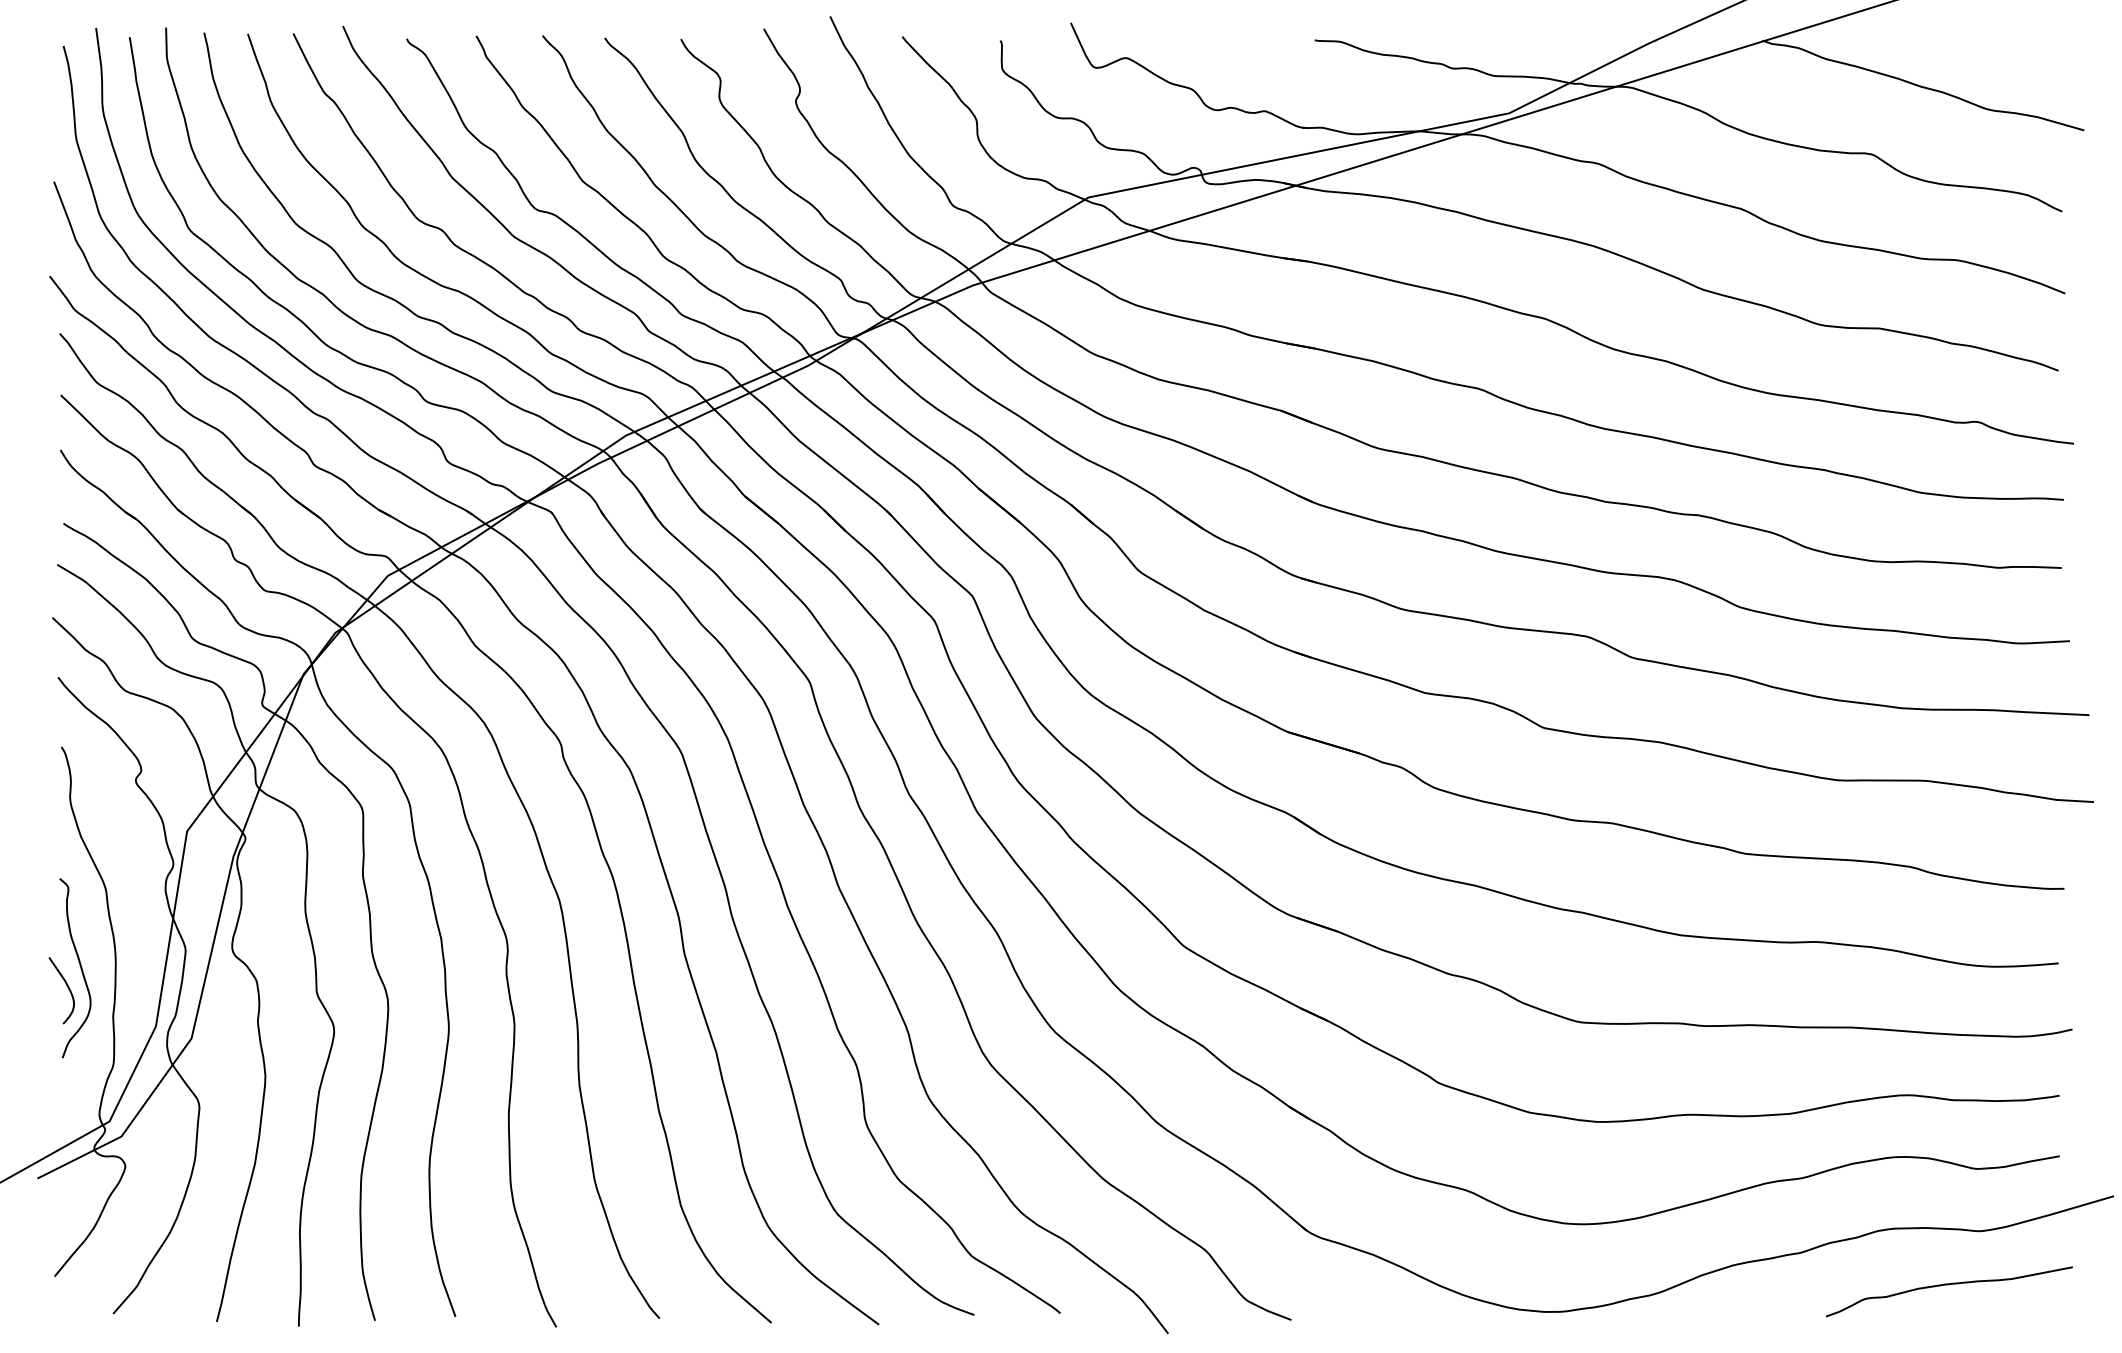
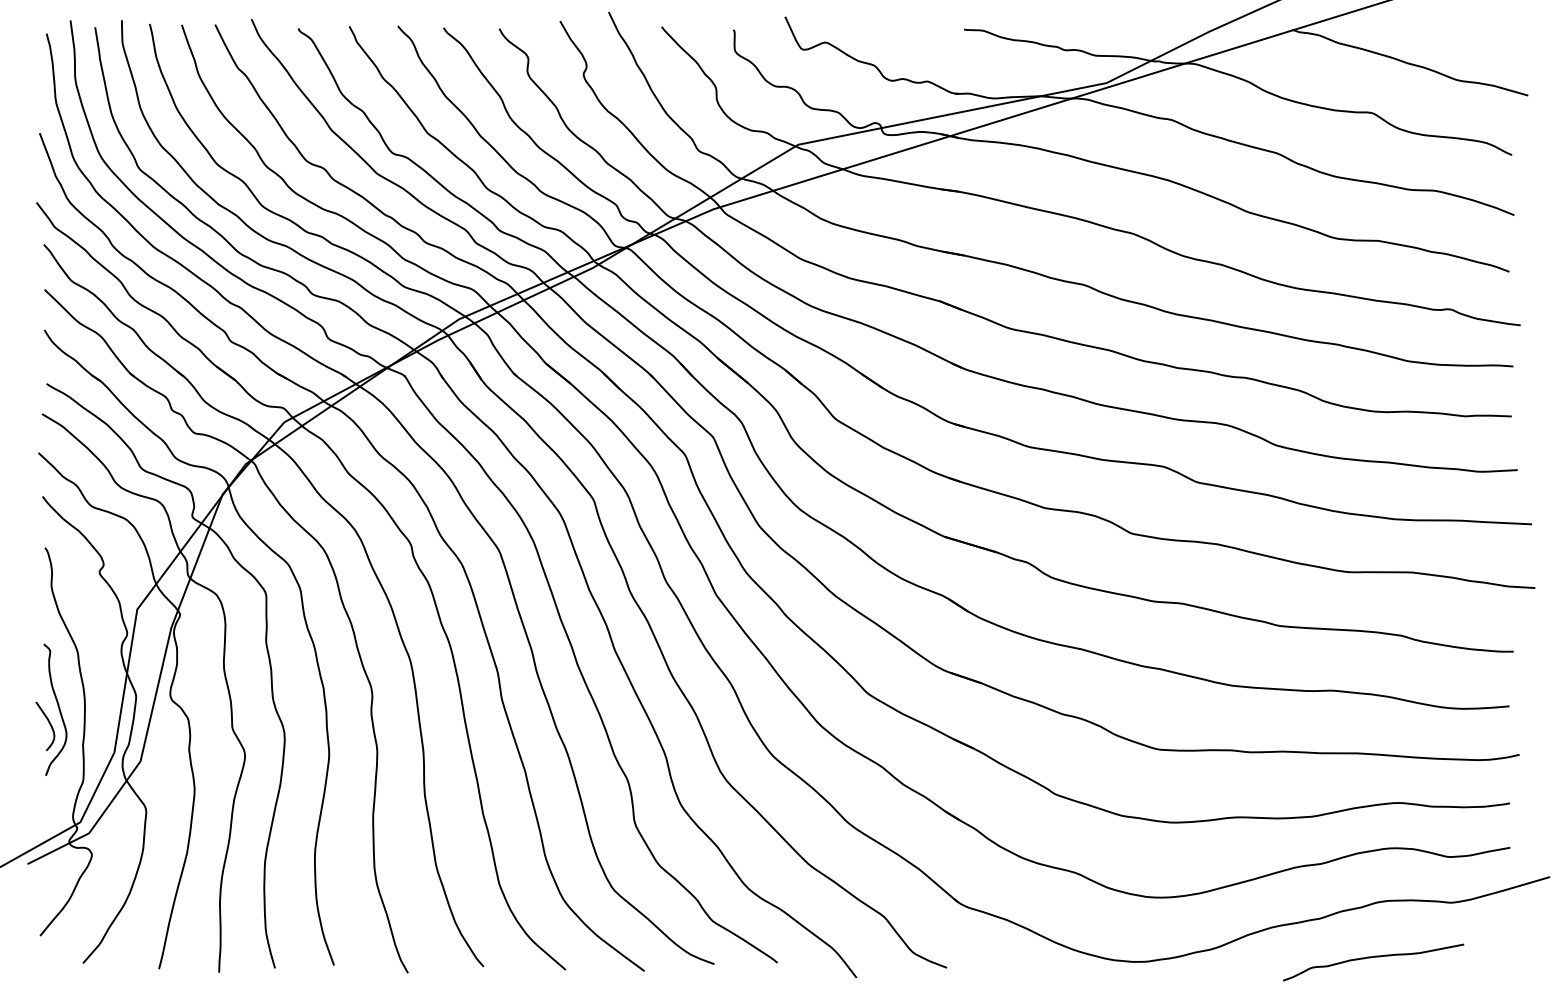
curve: (1948, 1285) -> (1372, 957), moved

